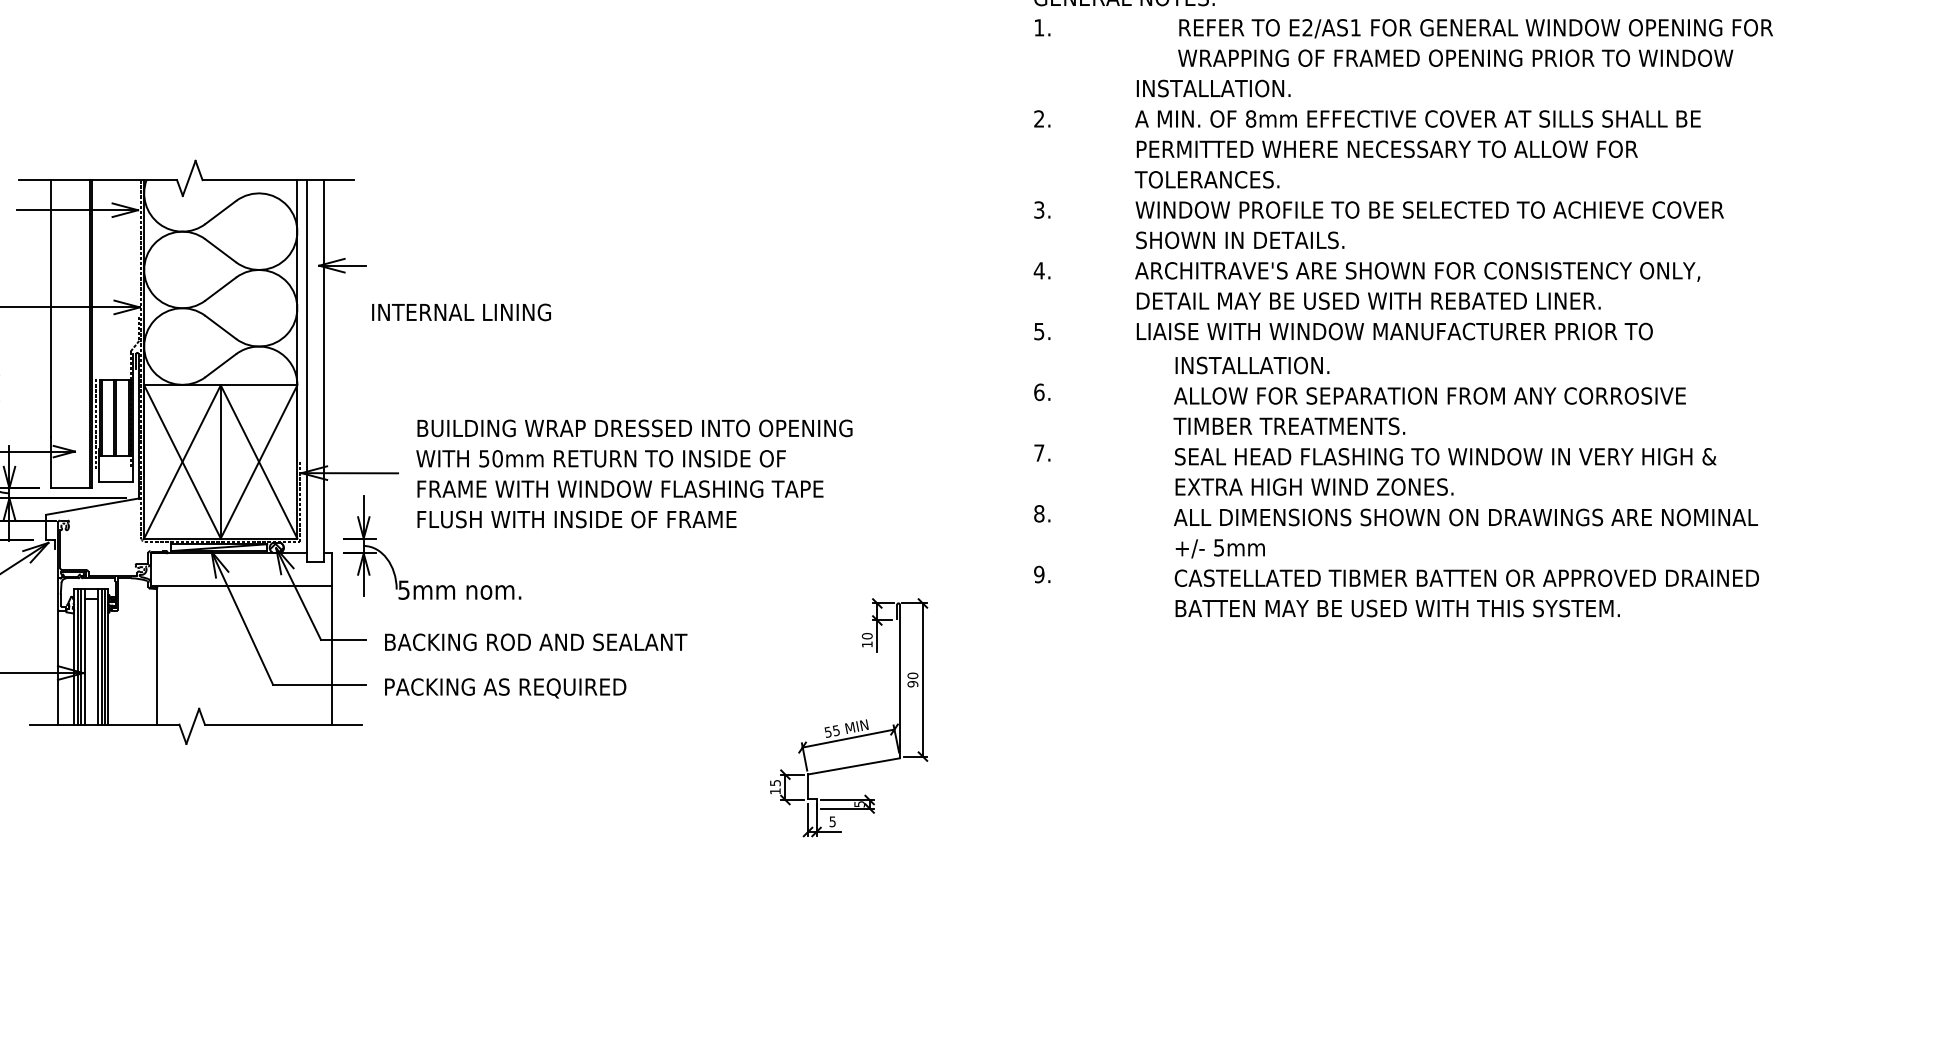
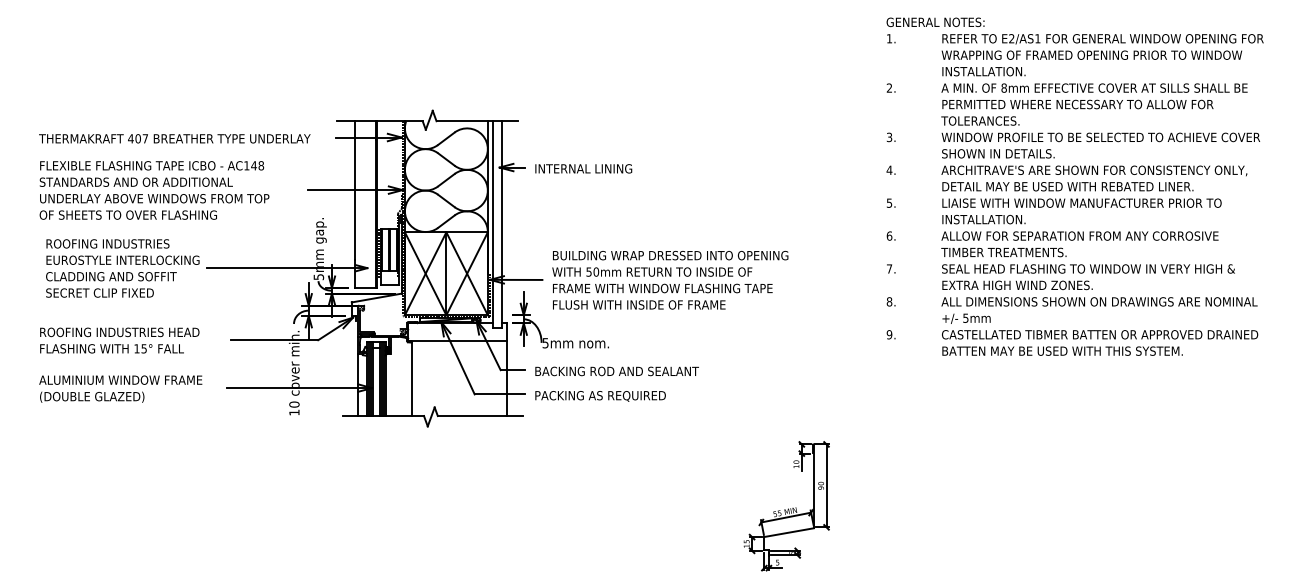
text: (1475, 42) -> (1102, 46), moved
text: (461, 311) -> (583, 168), moved
text: (1465, 485) -> (1099, 284), moved
part: (848, 718) -> (786, 506), moved

